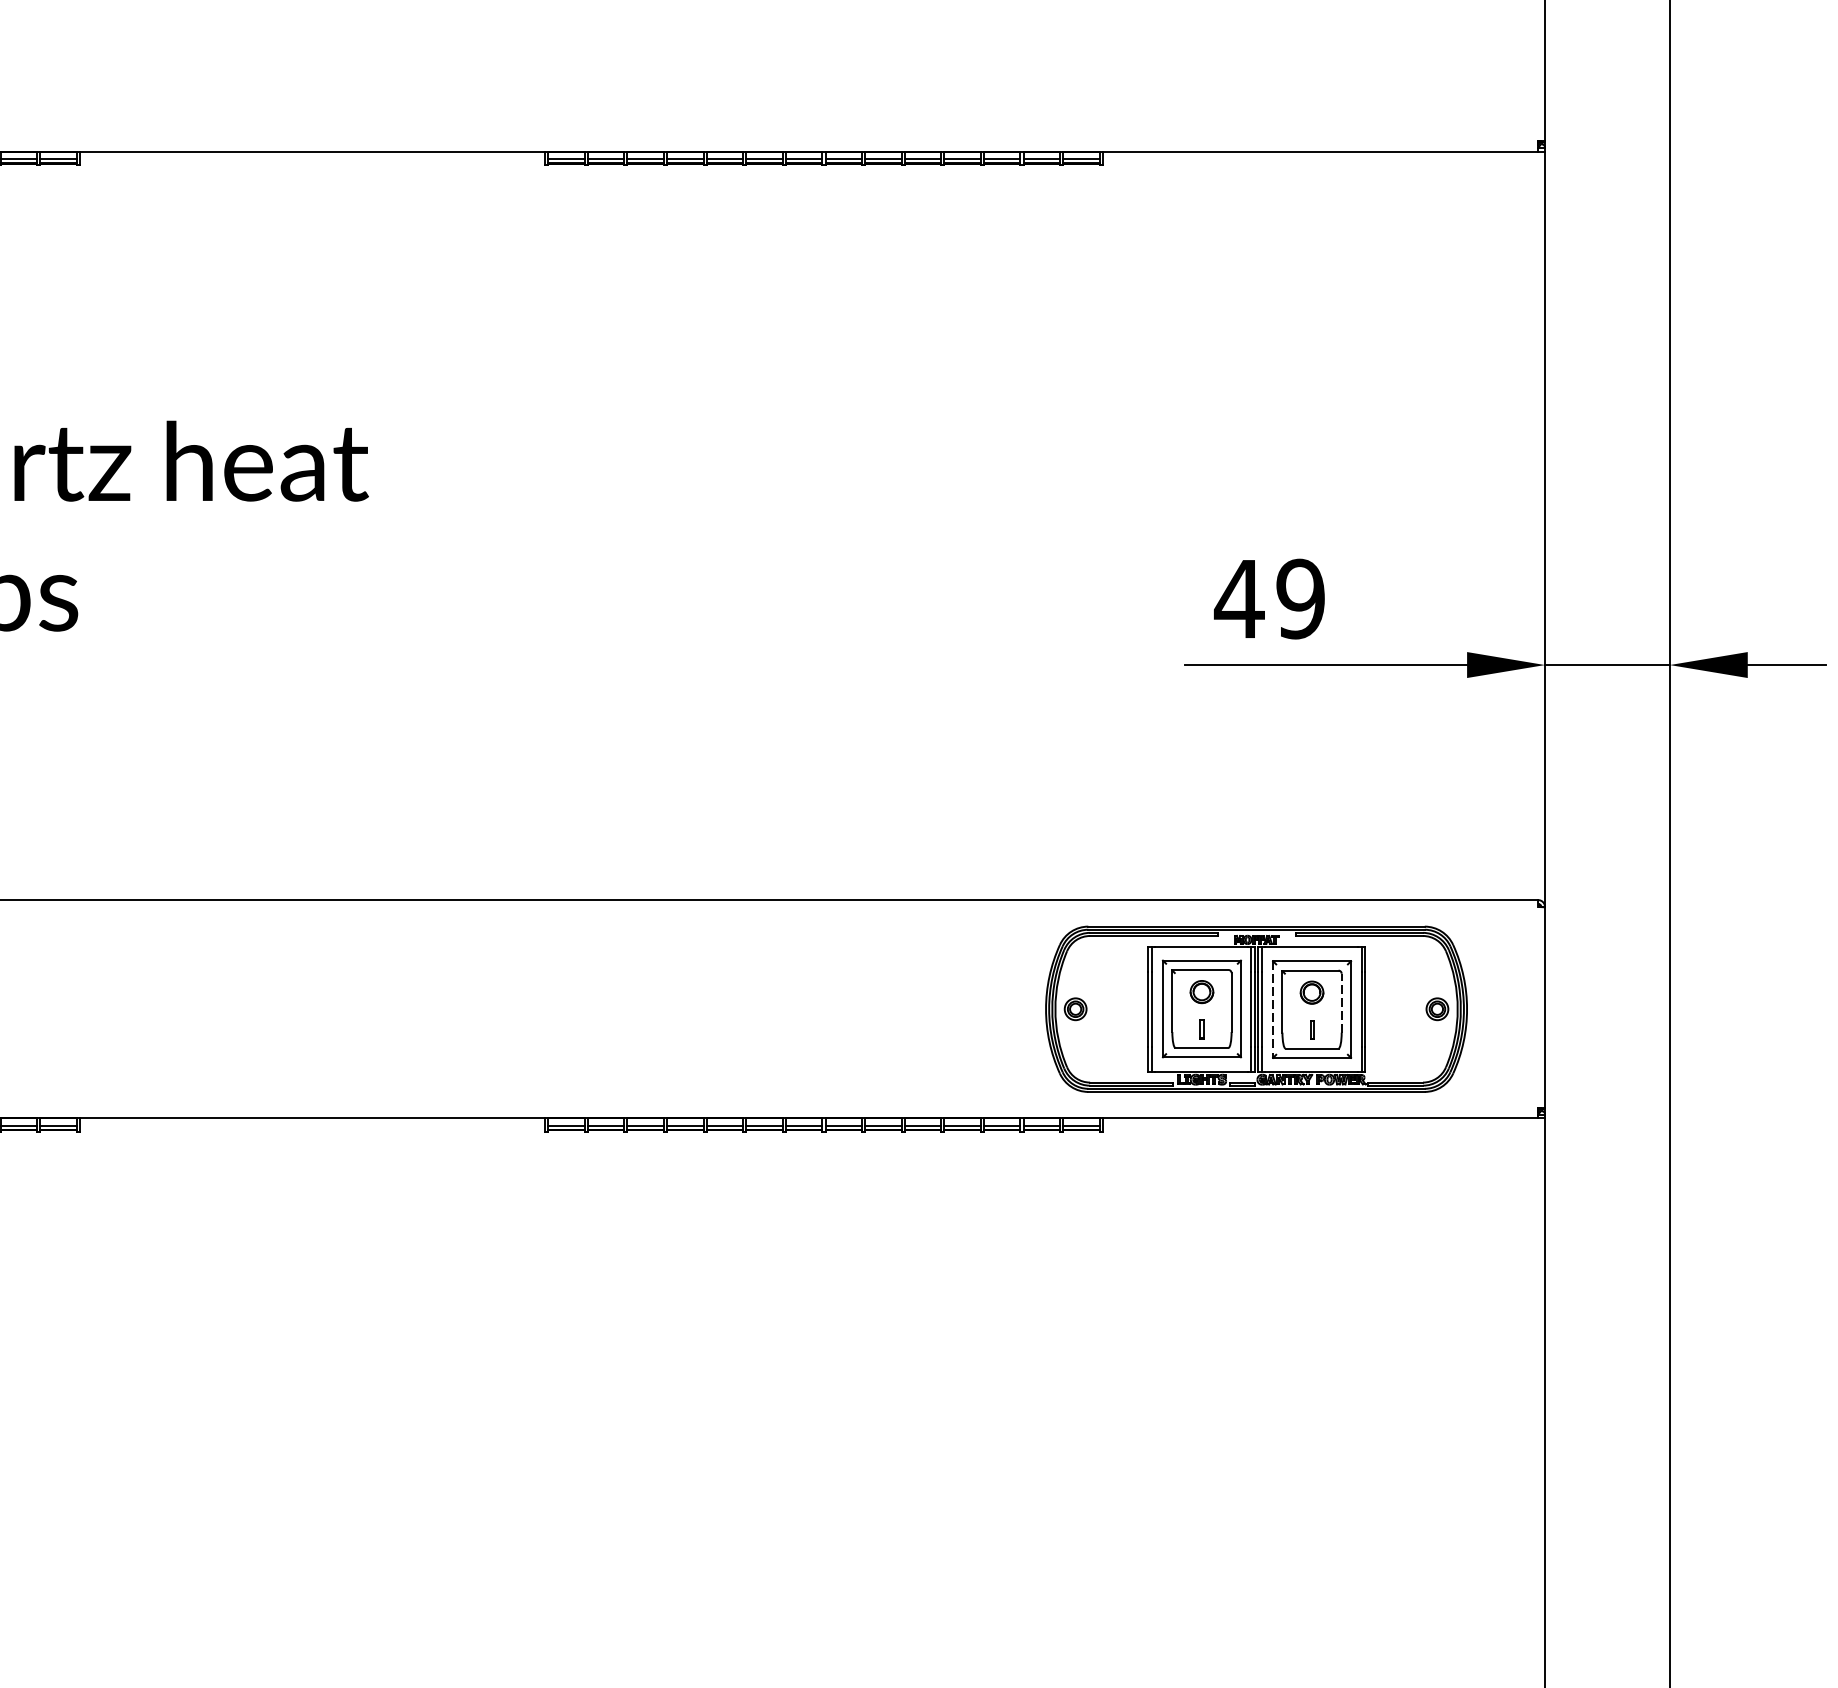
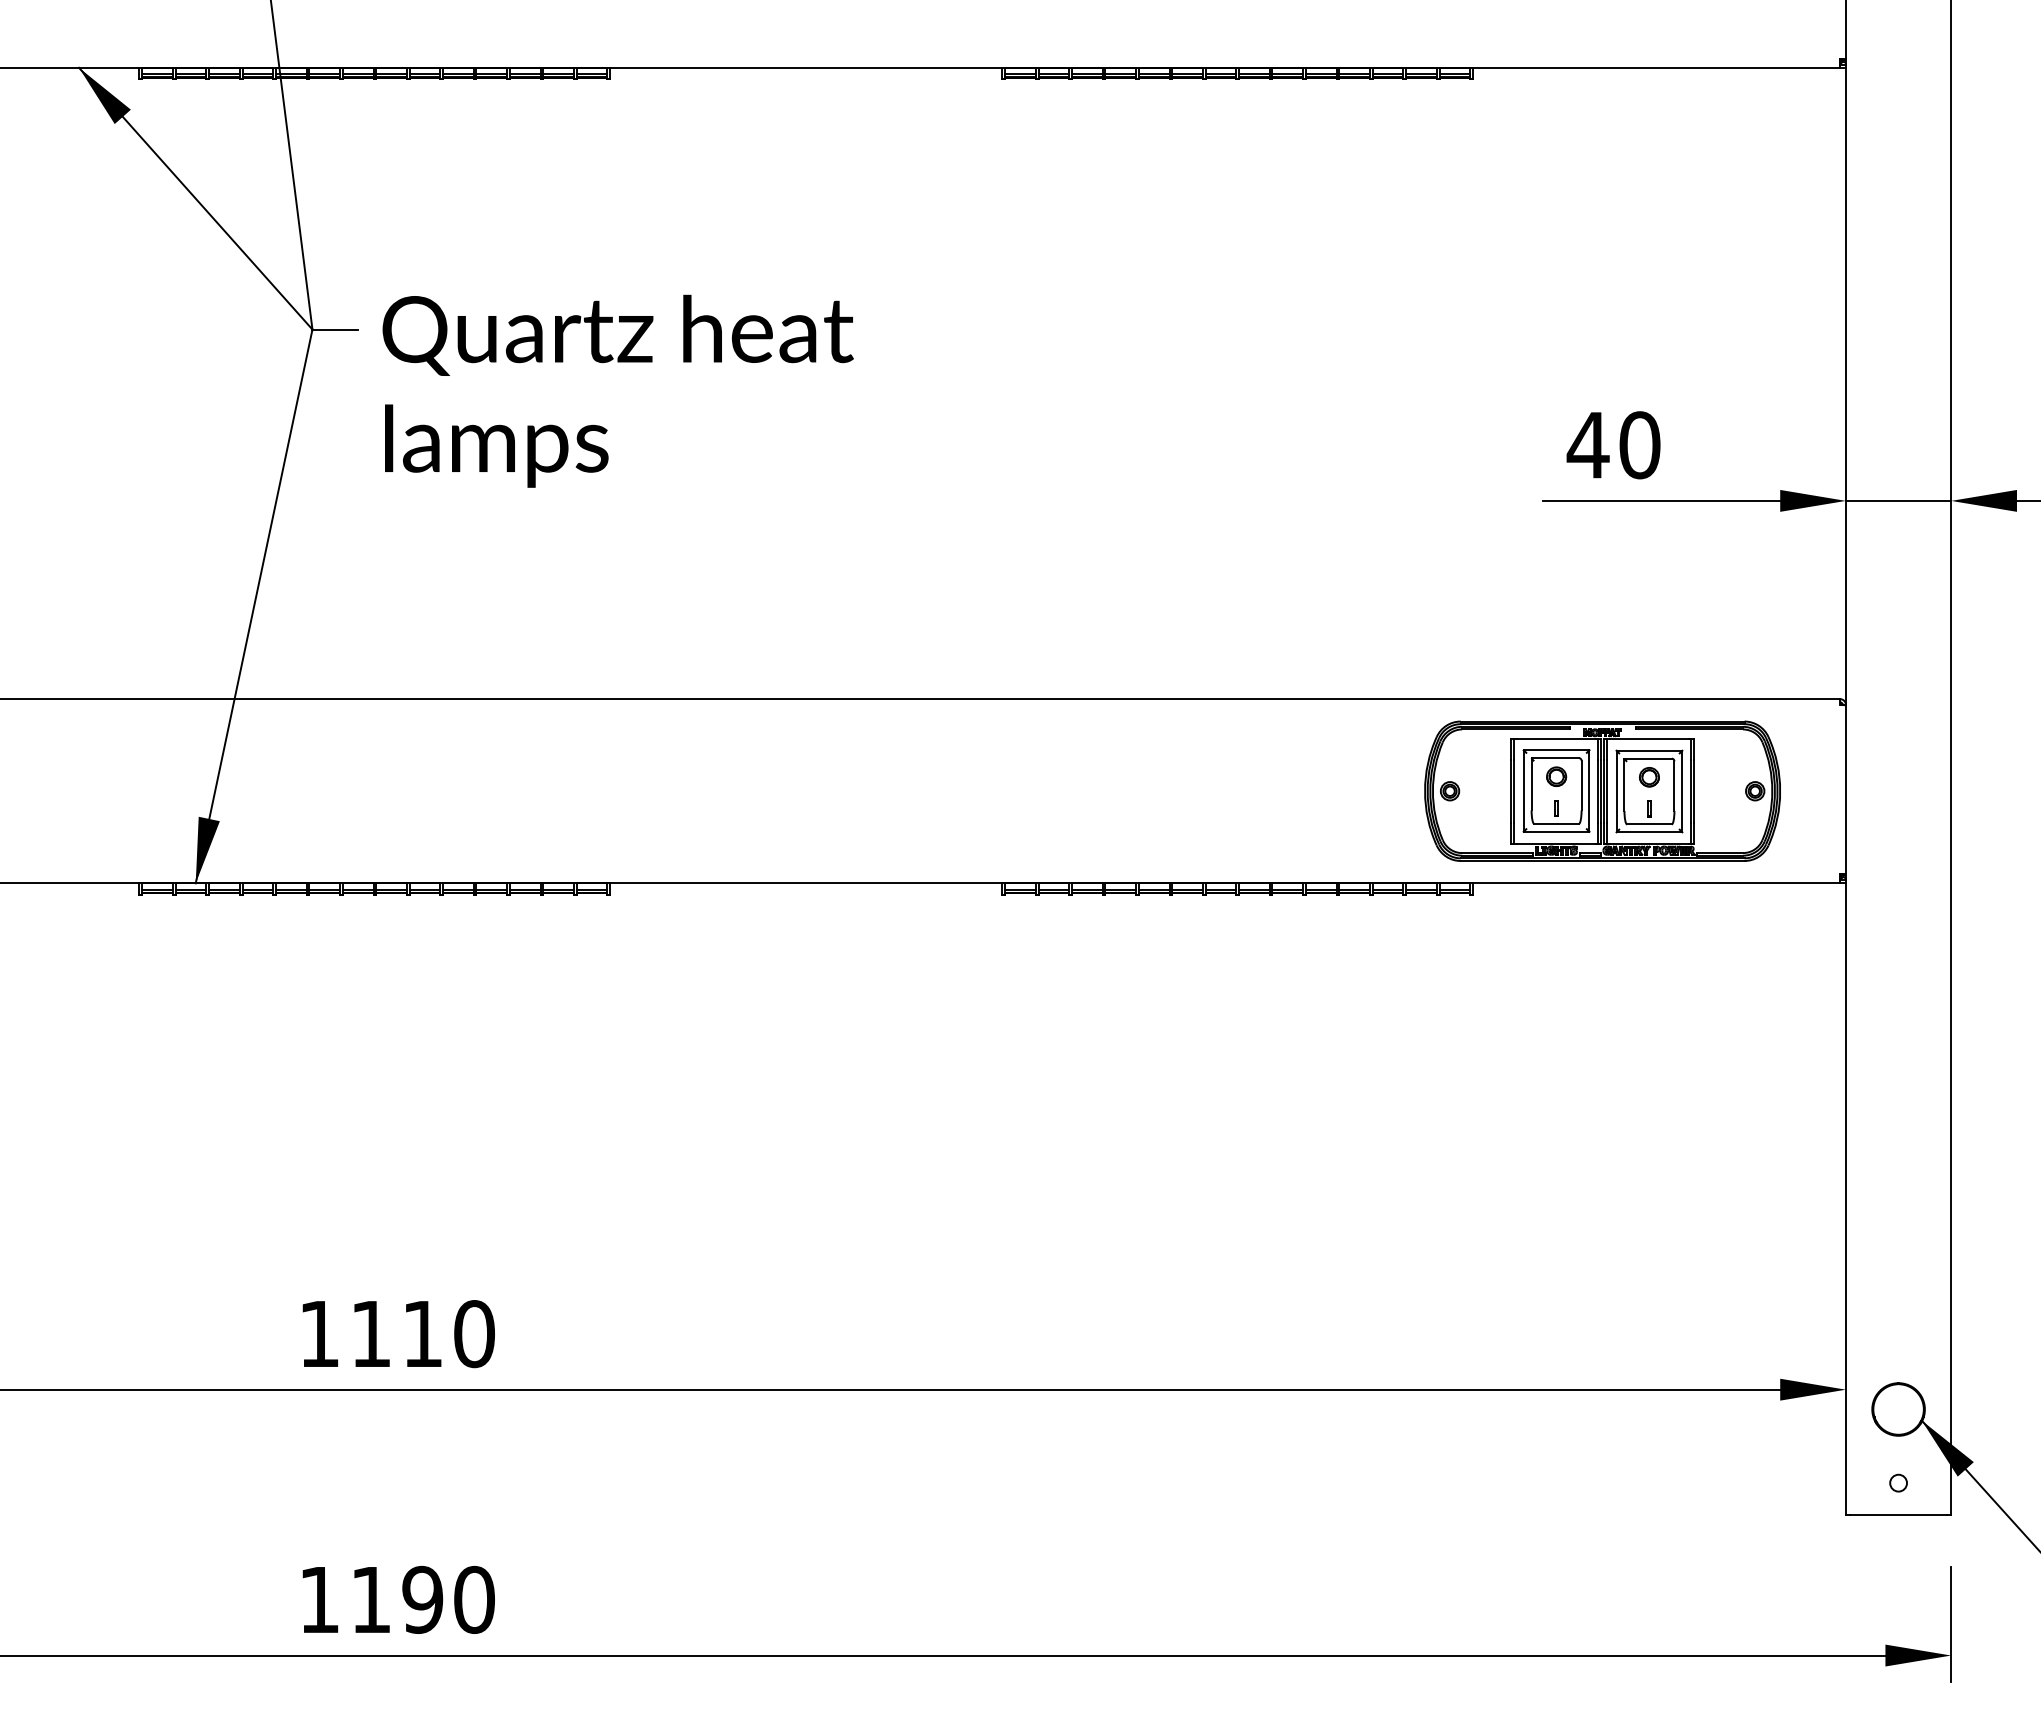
text: (1300, 599) -> (1639, 445), 49 -> 40
line: (1341, 1003) -> (1674, 786), dashed -> solid
line: (1273, 1009) -> (1616, 791), dashed -> solid

